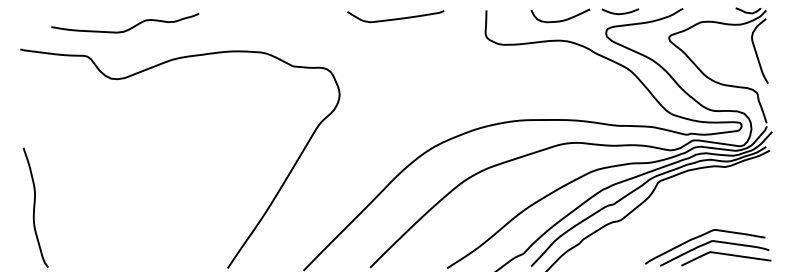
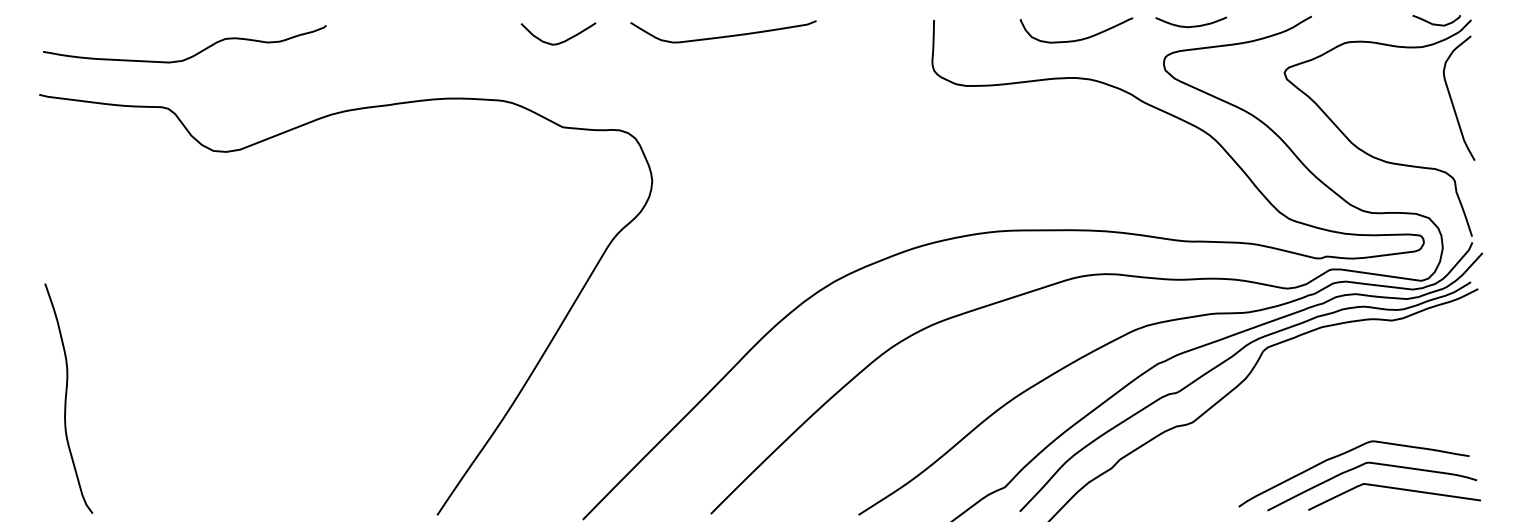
curve: (395, 18) -> (722, 35), moved
curve: (291, 21) -> (559, 41), added
curve: (128, 28) -> (191, 54), moved

